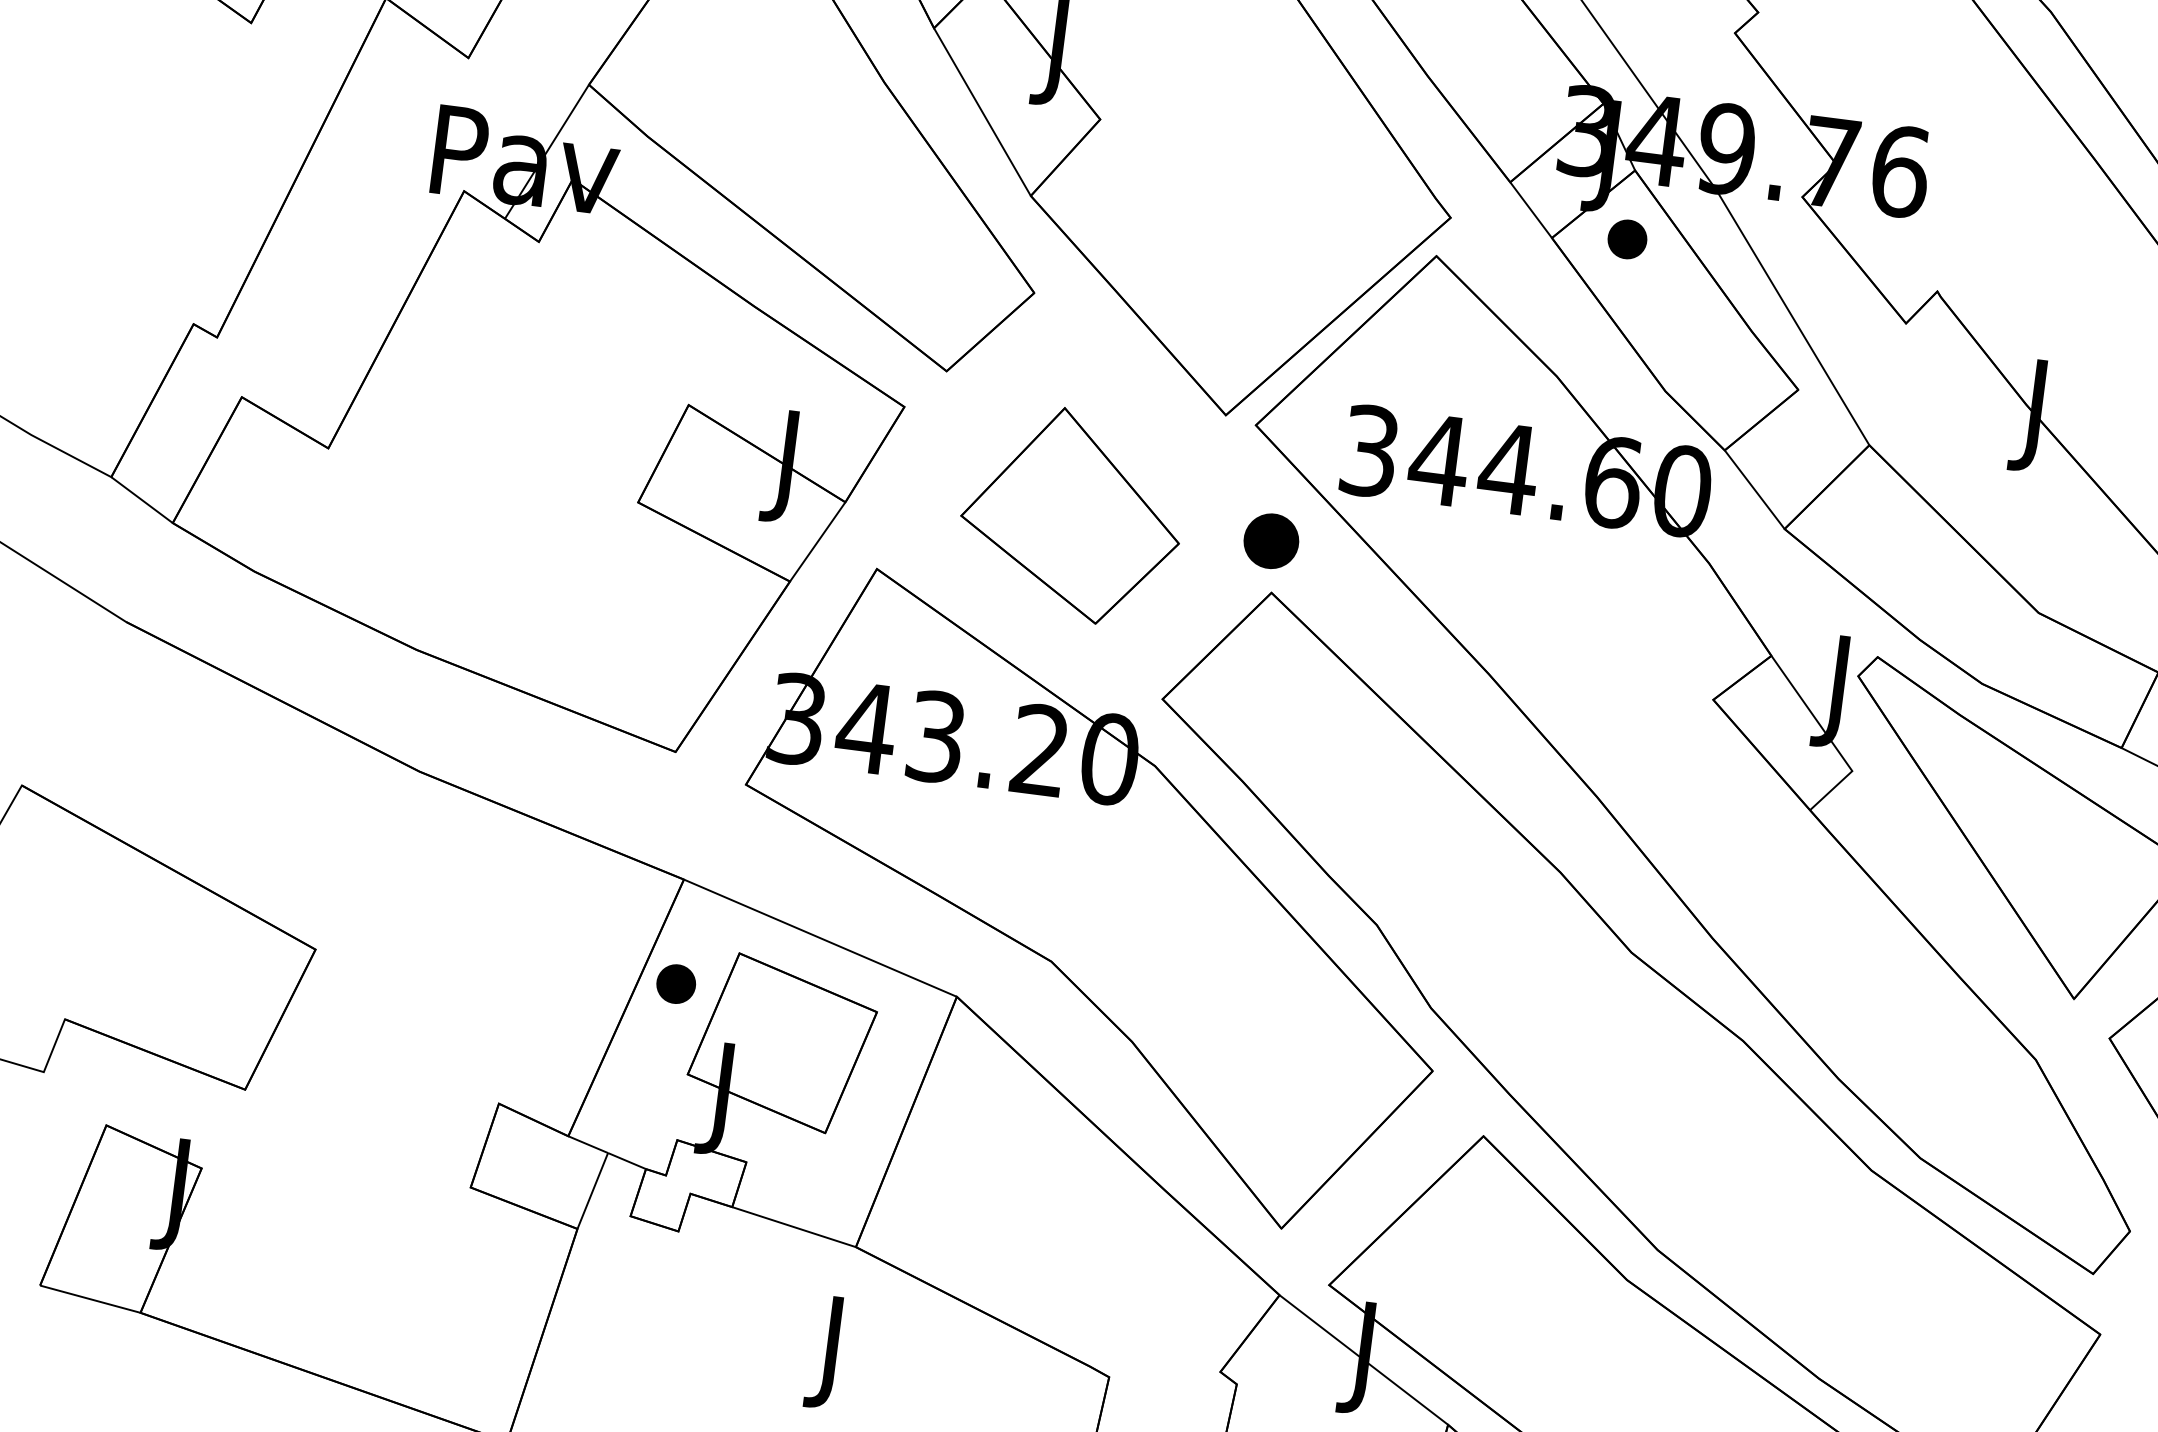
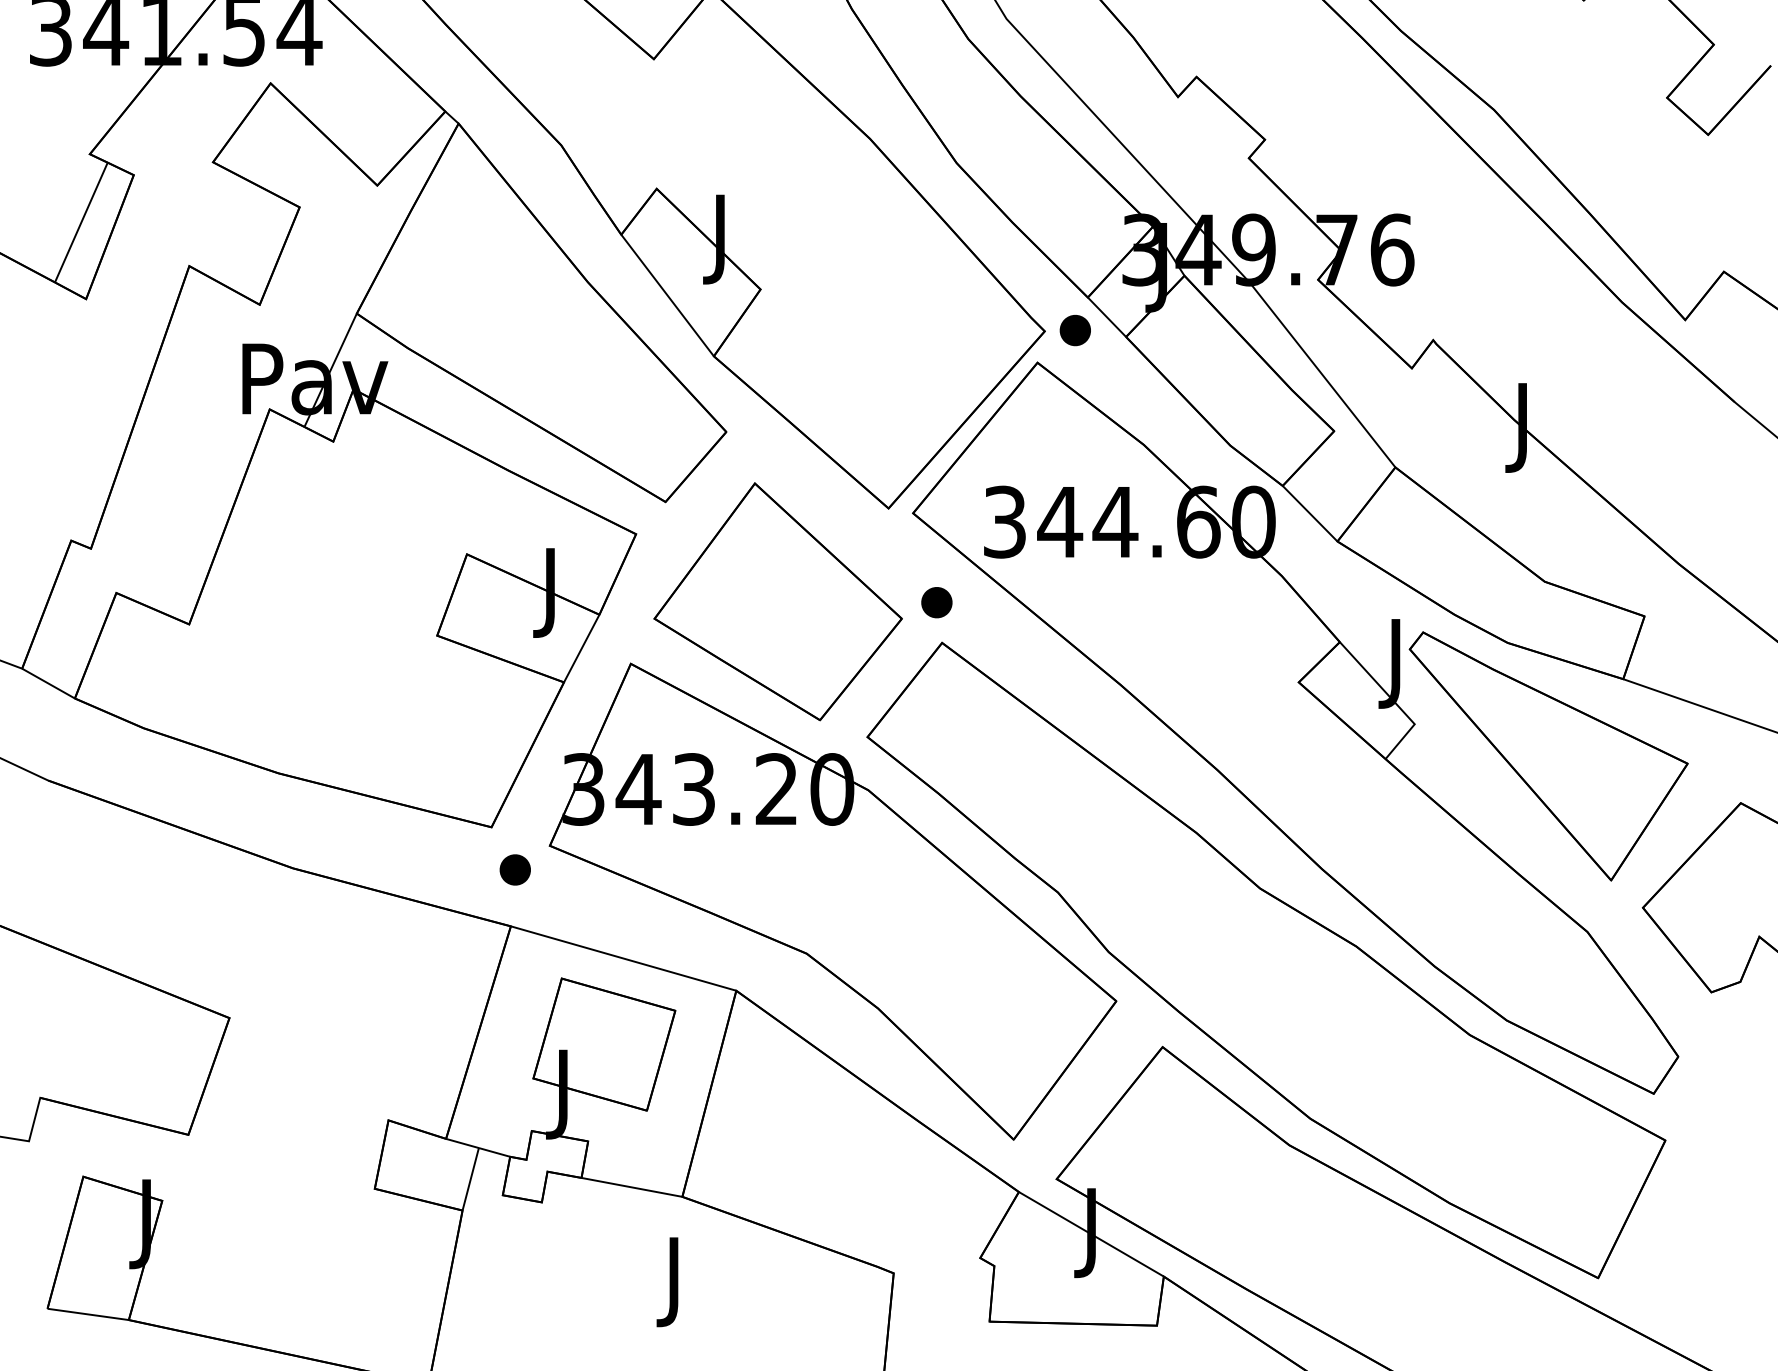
part: (1626, 239) -> (1074, 330), moved
part: (1071, 514) -> (777, 601), size x1.43
part: (1270, 541) -> (936, 602), size x0.71
part: (675, 983) -> (514, 869), moved

